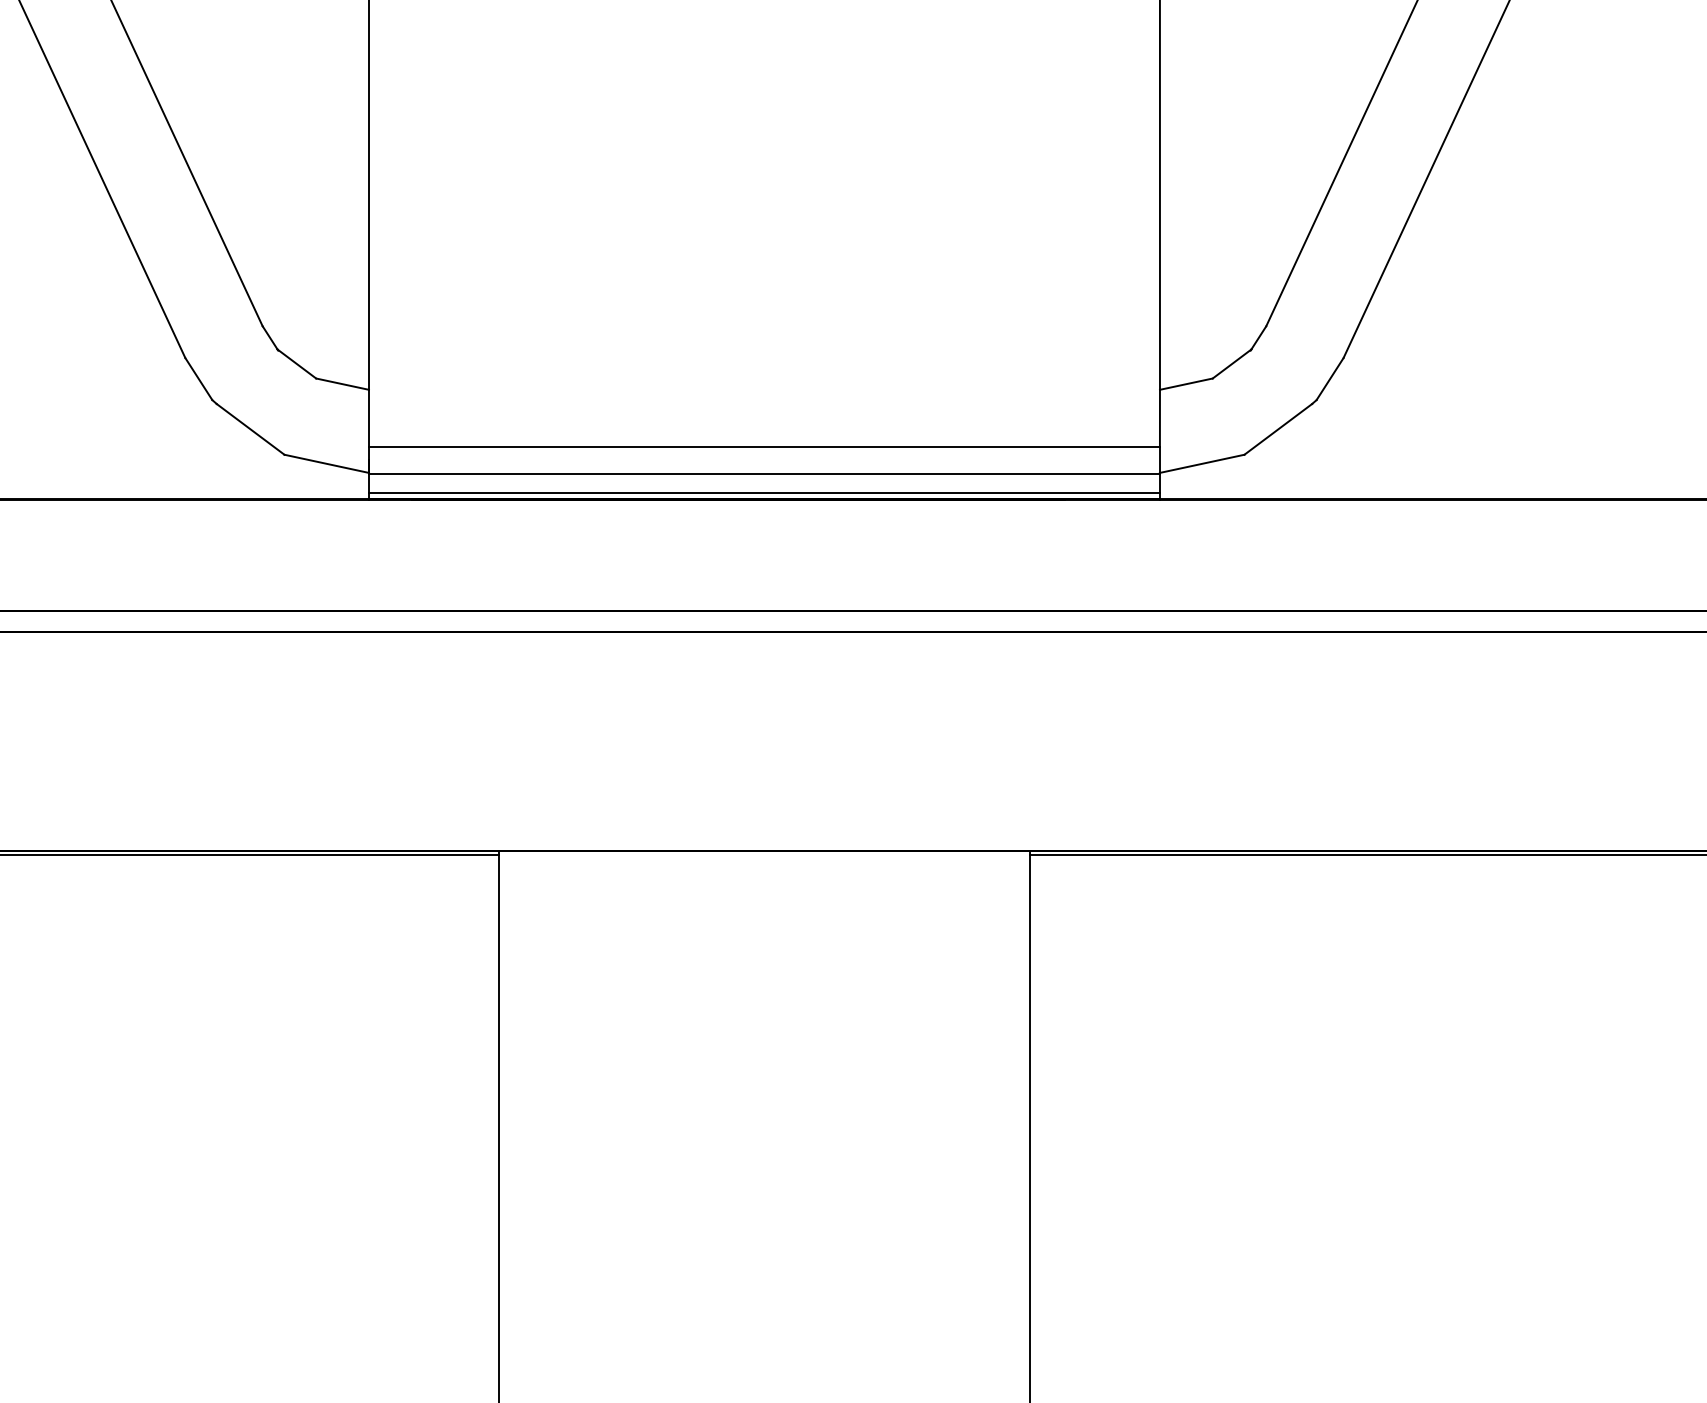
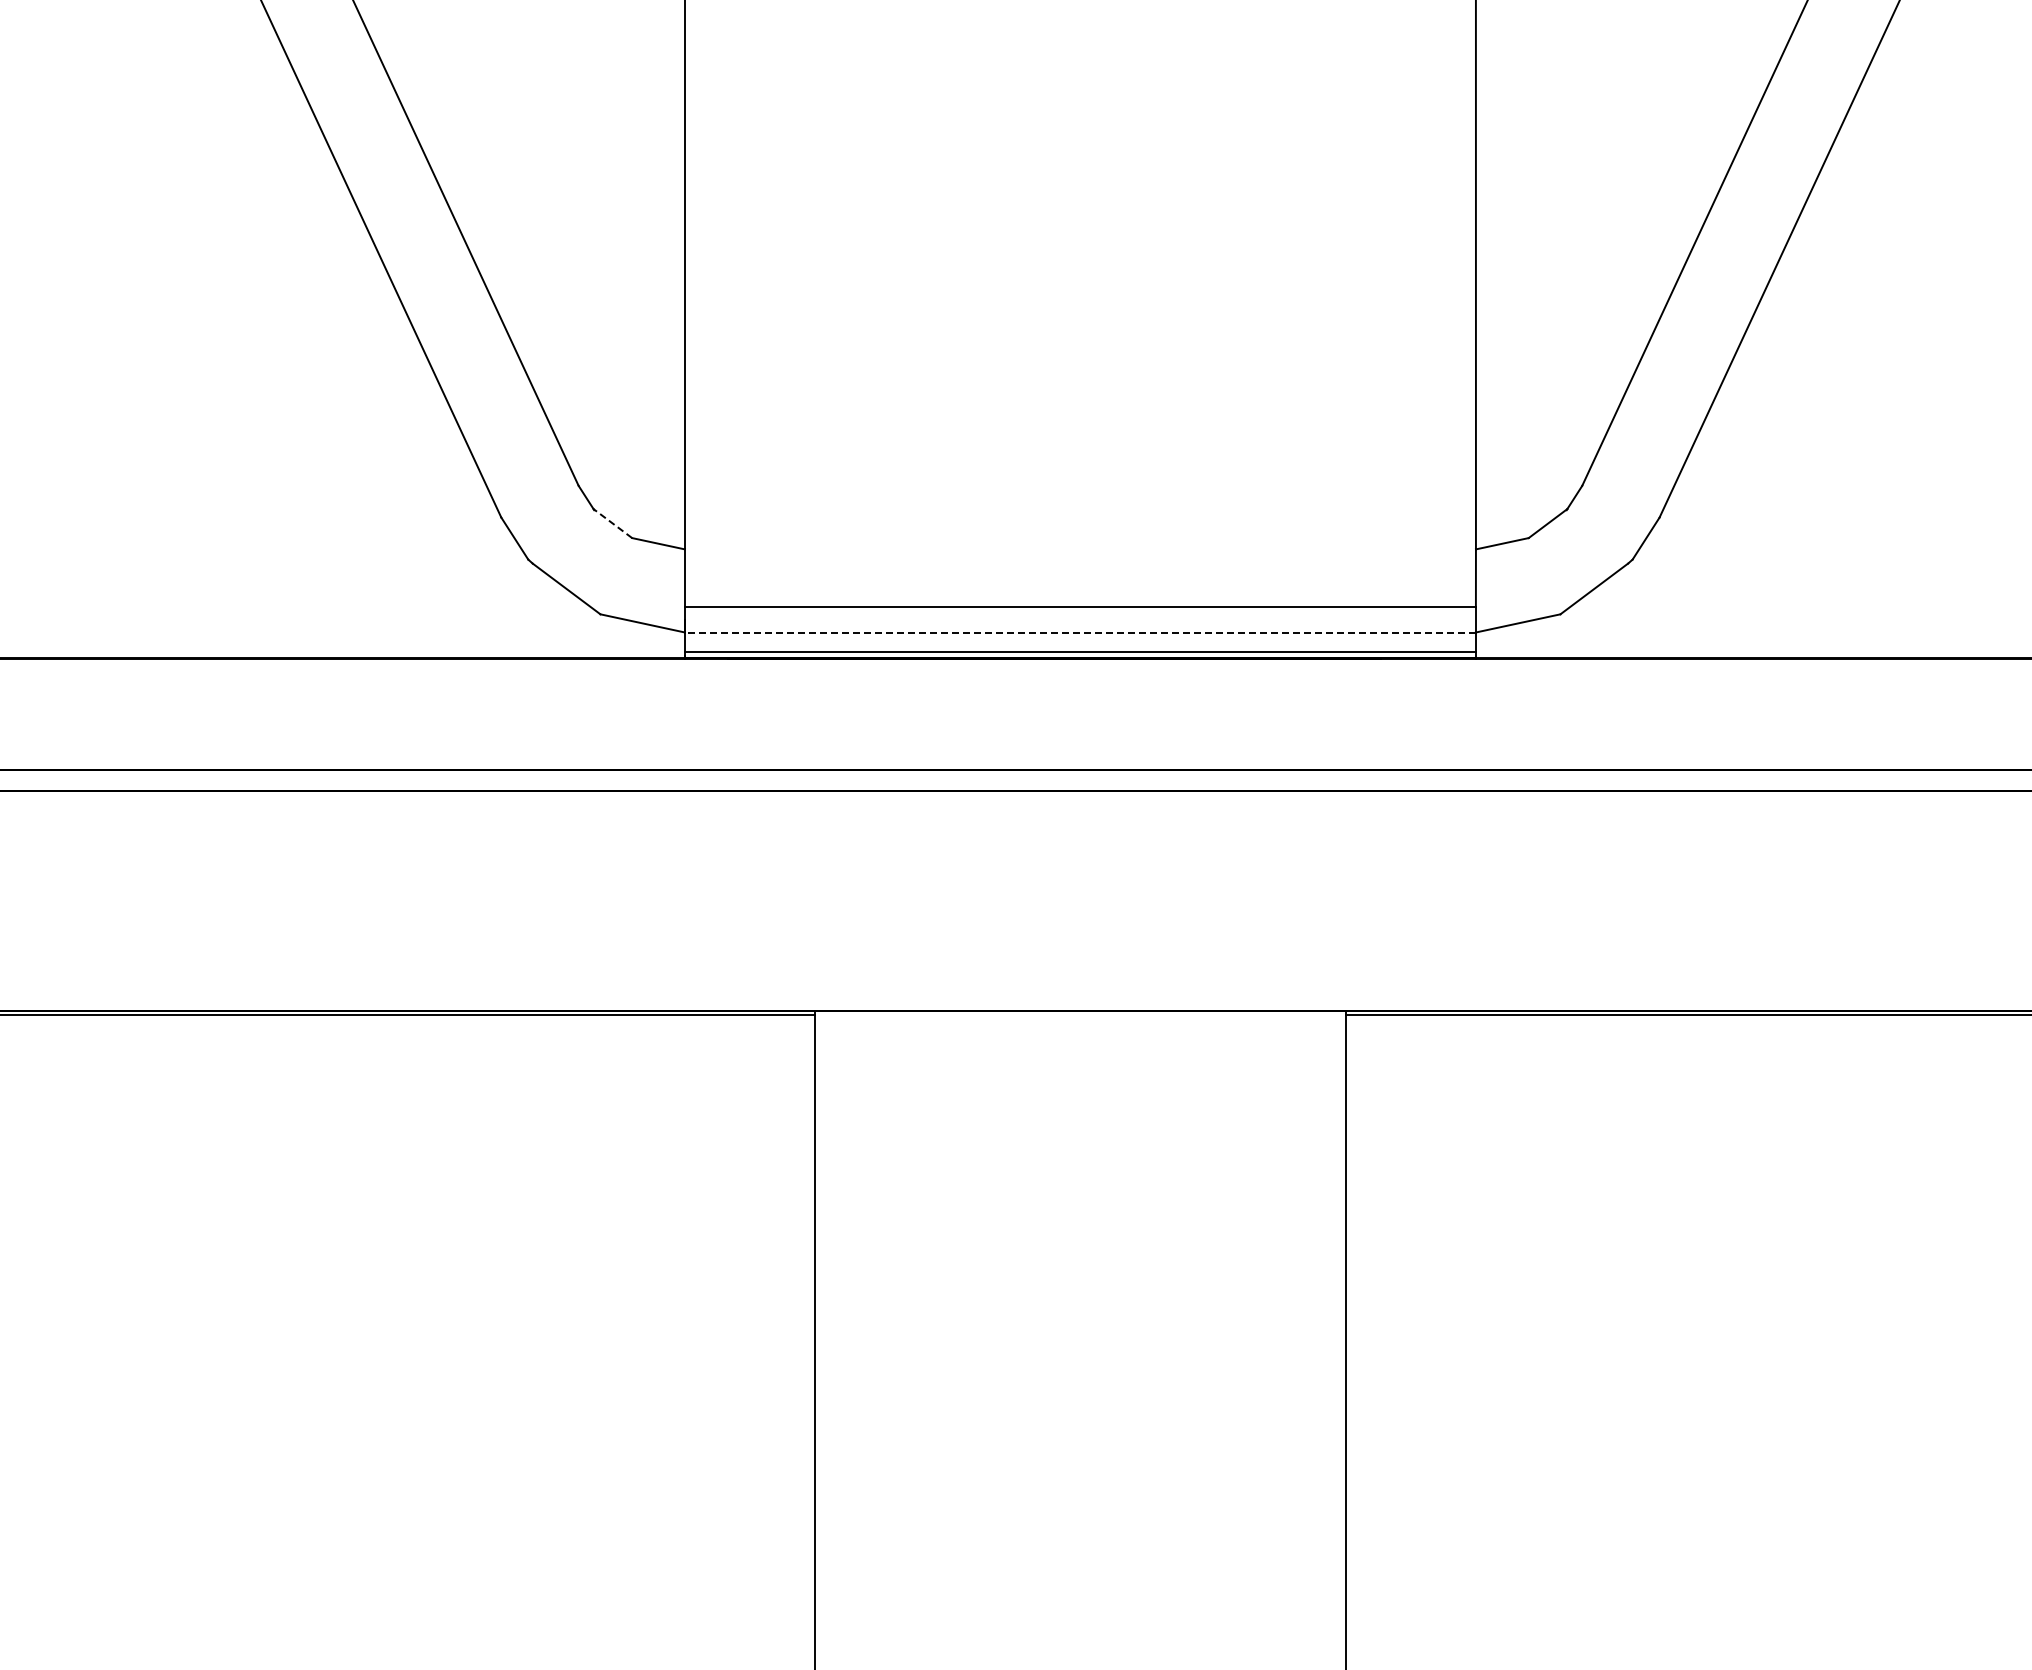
line: (296, 363) -> (612, 523), solid -> dashed
line: (763, 473) -> (1079, 633), solid -> dashed

